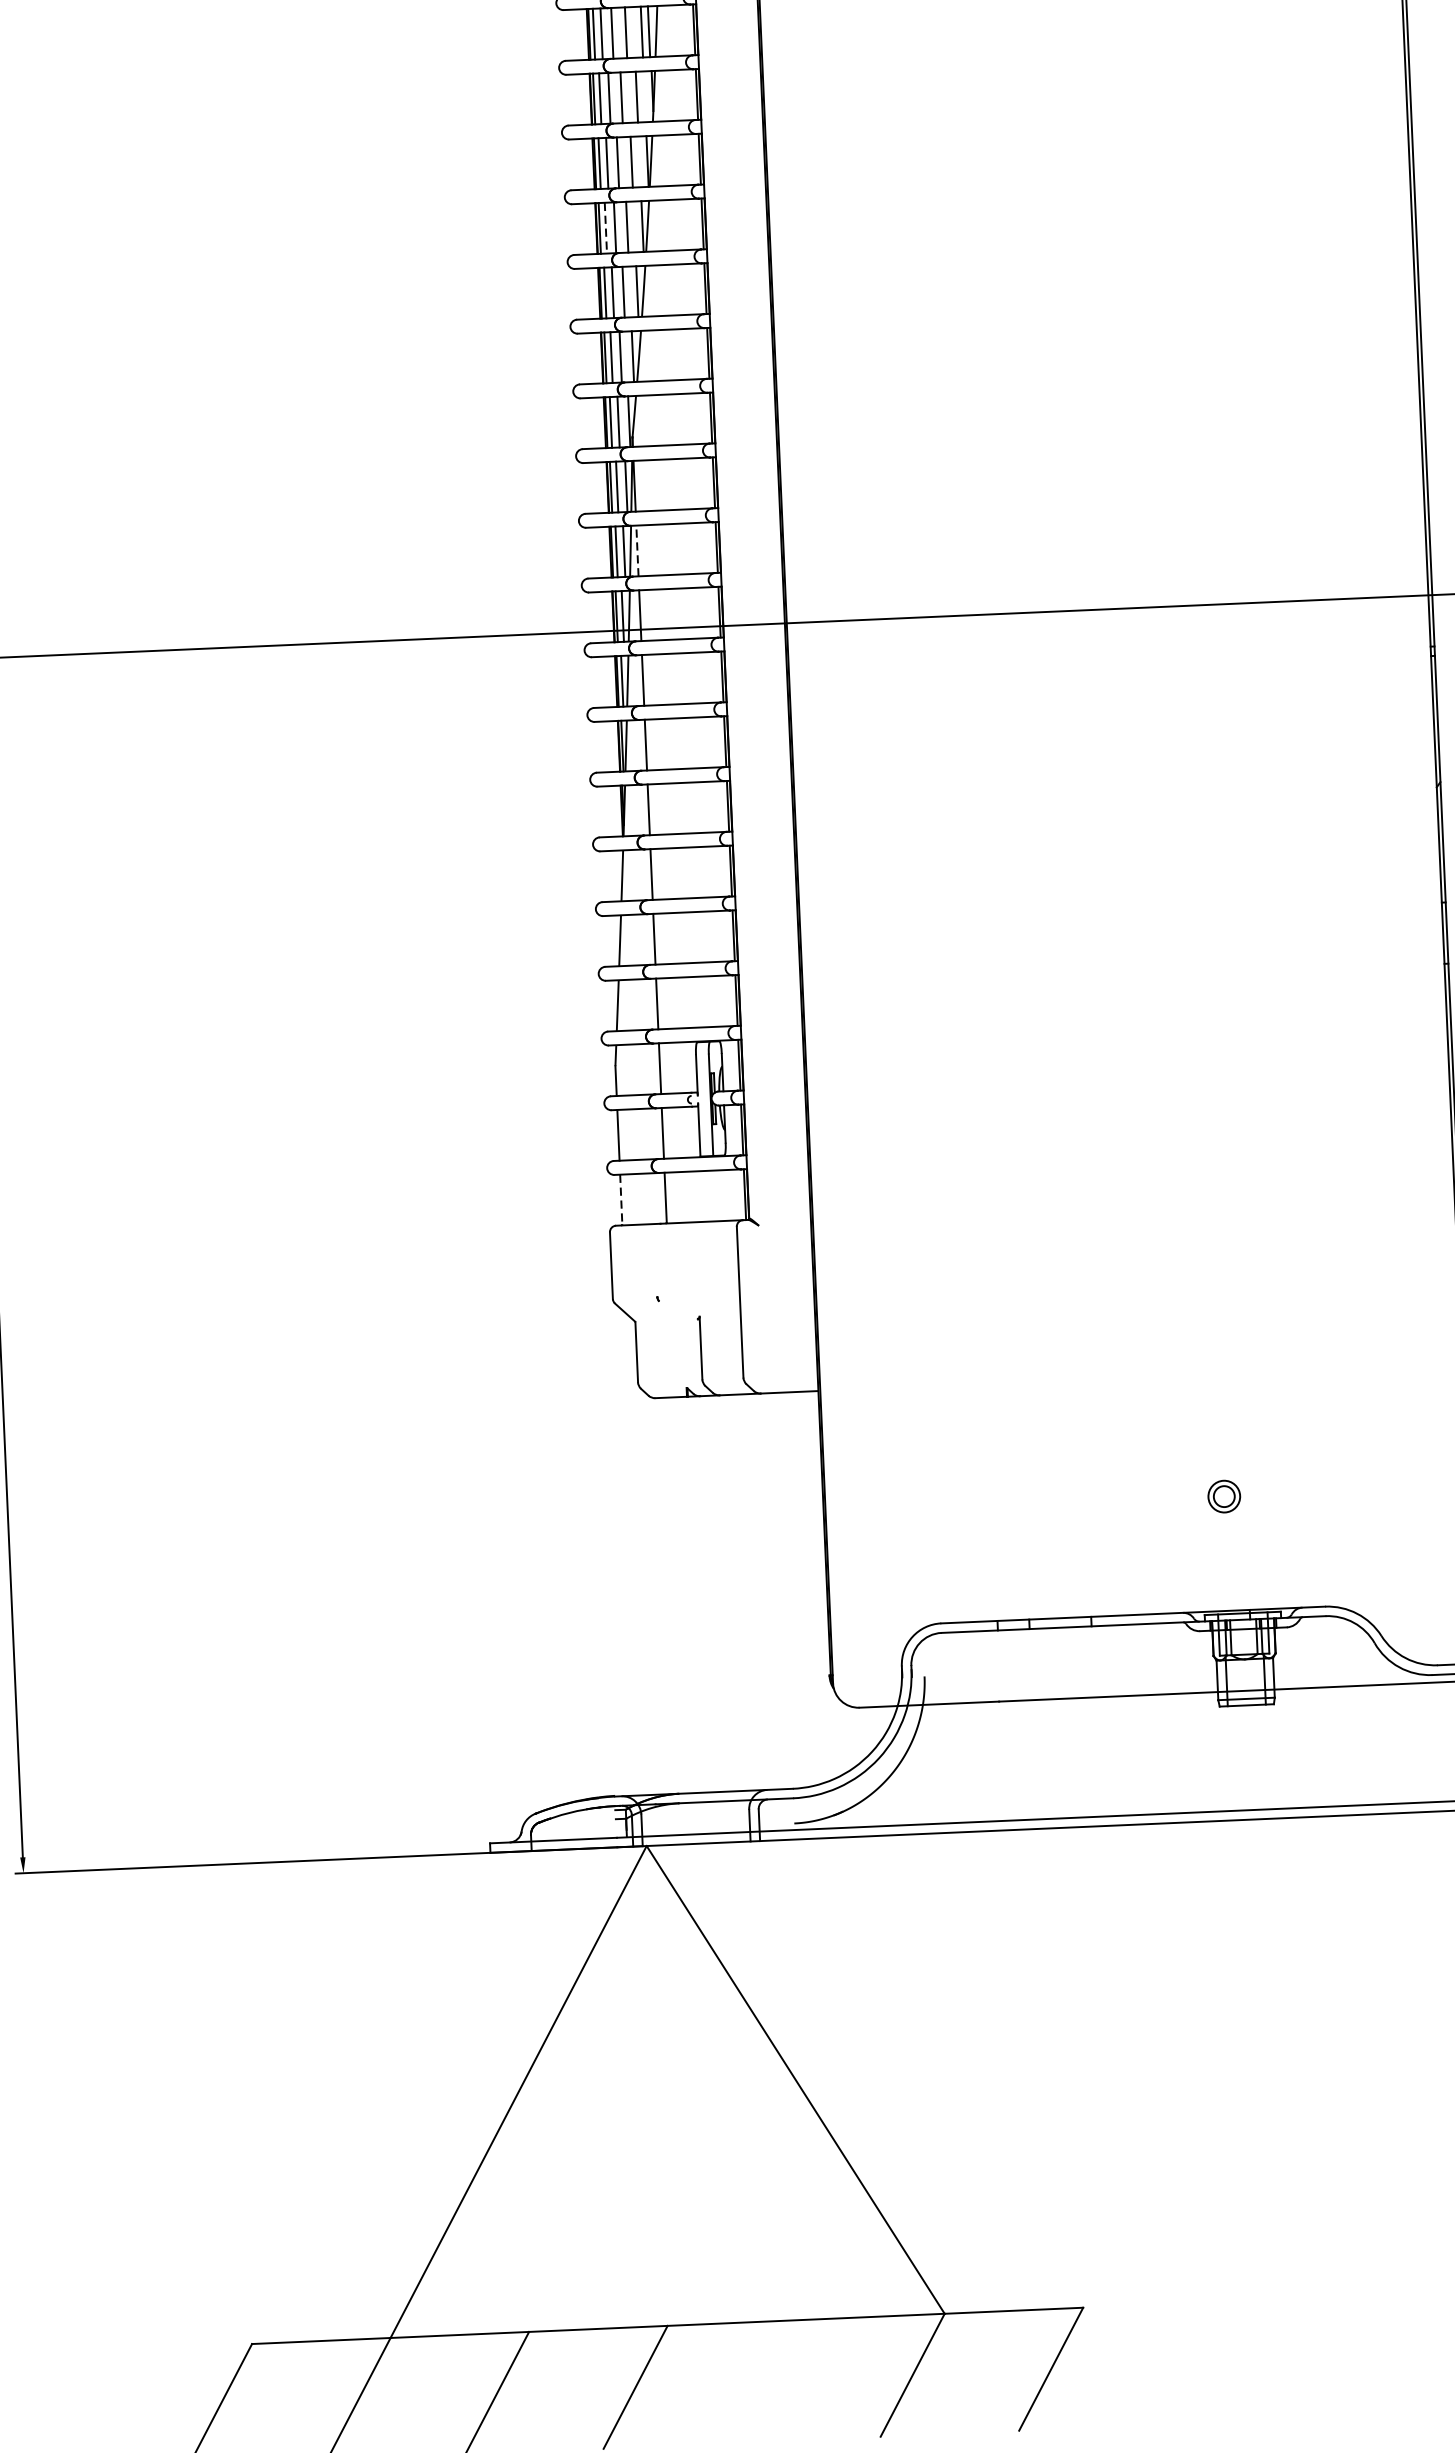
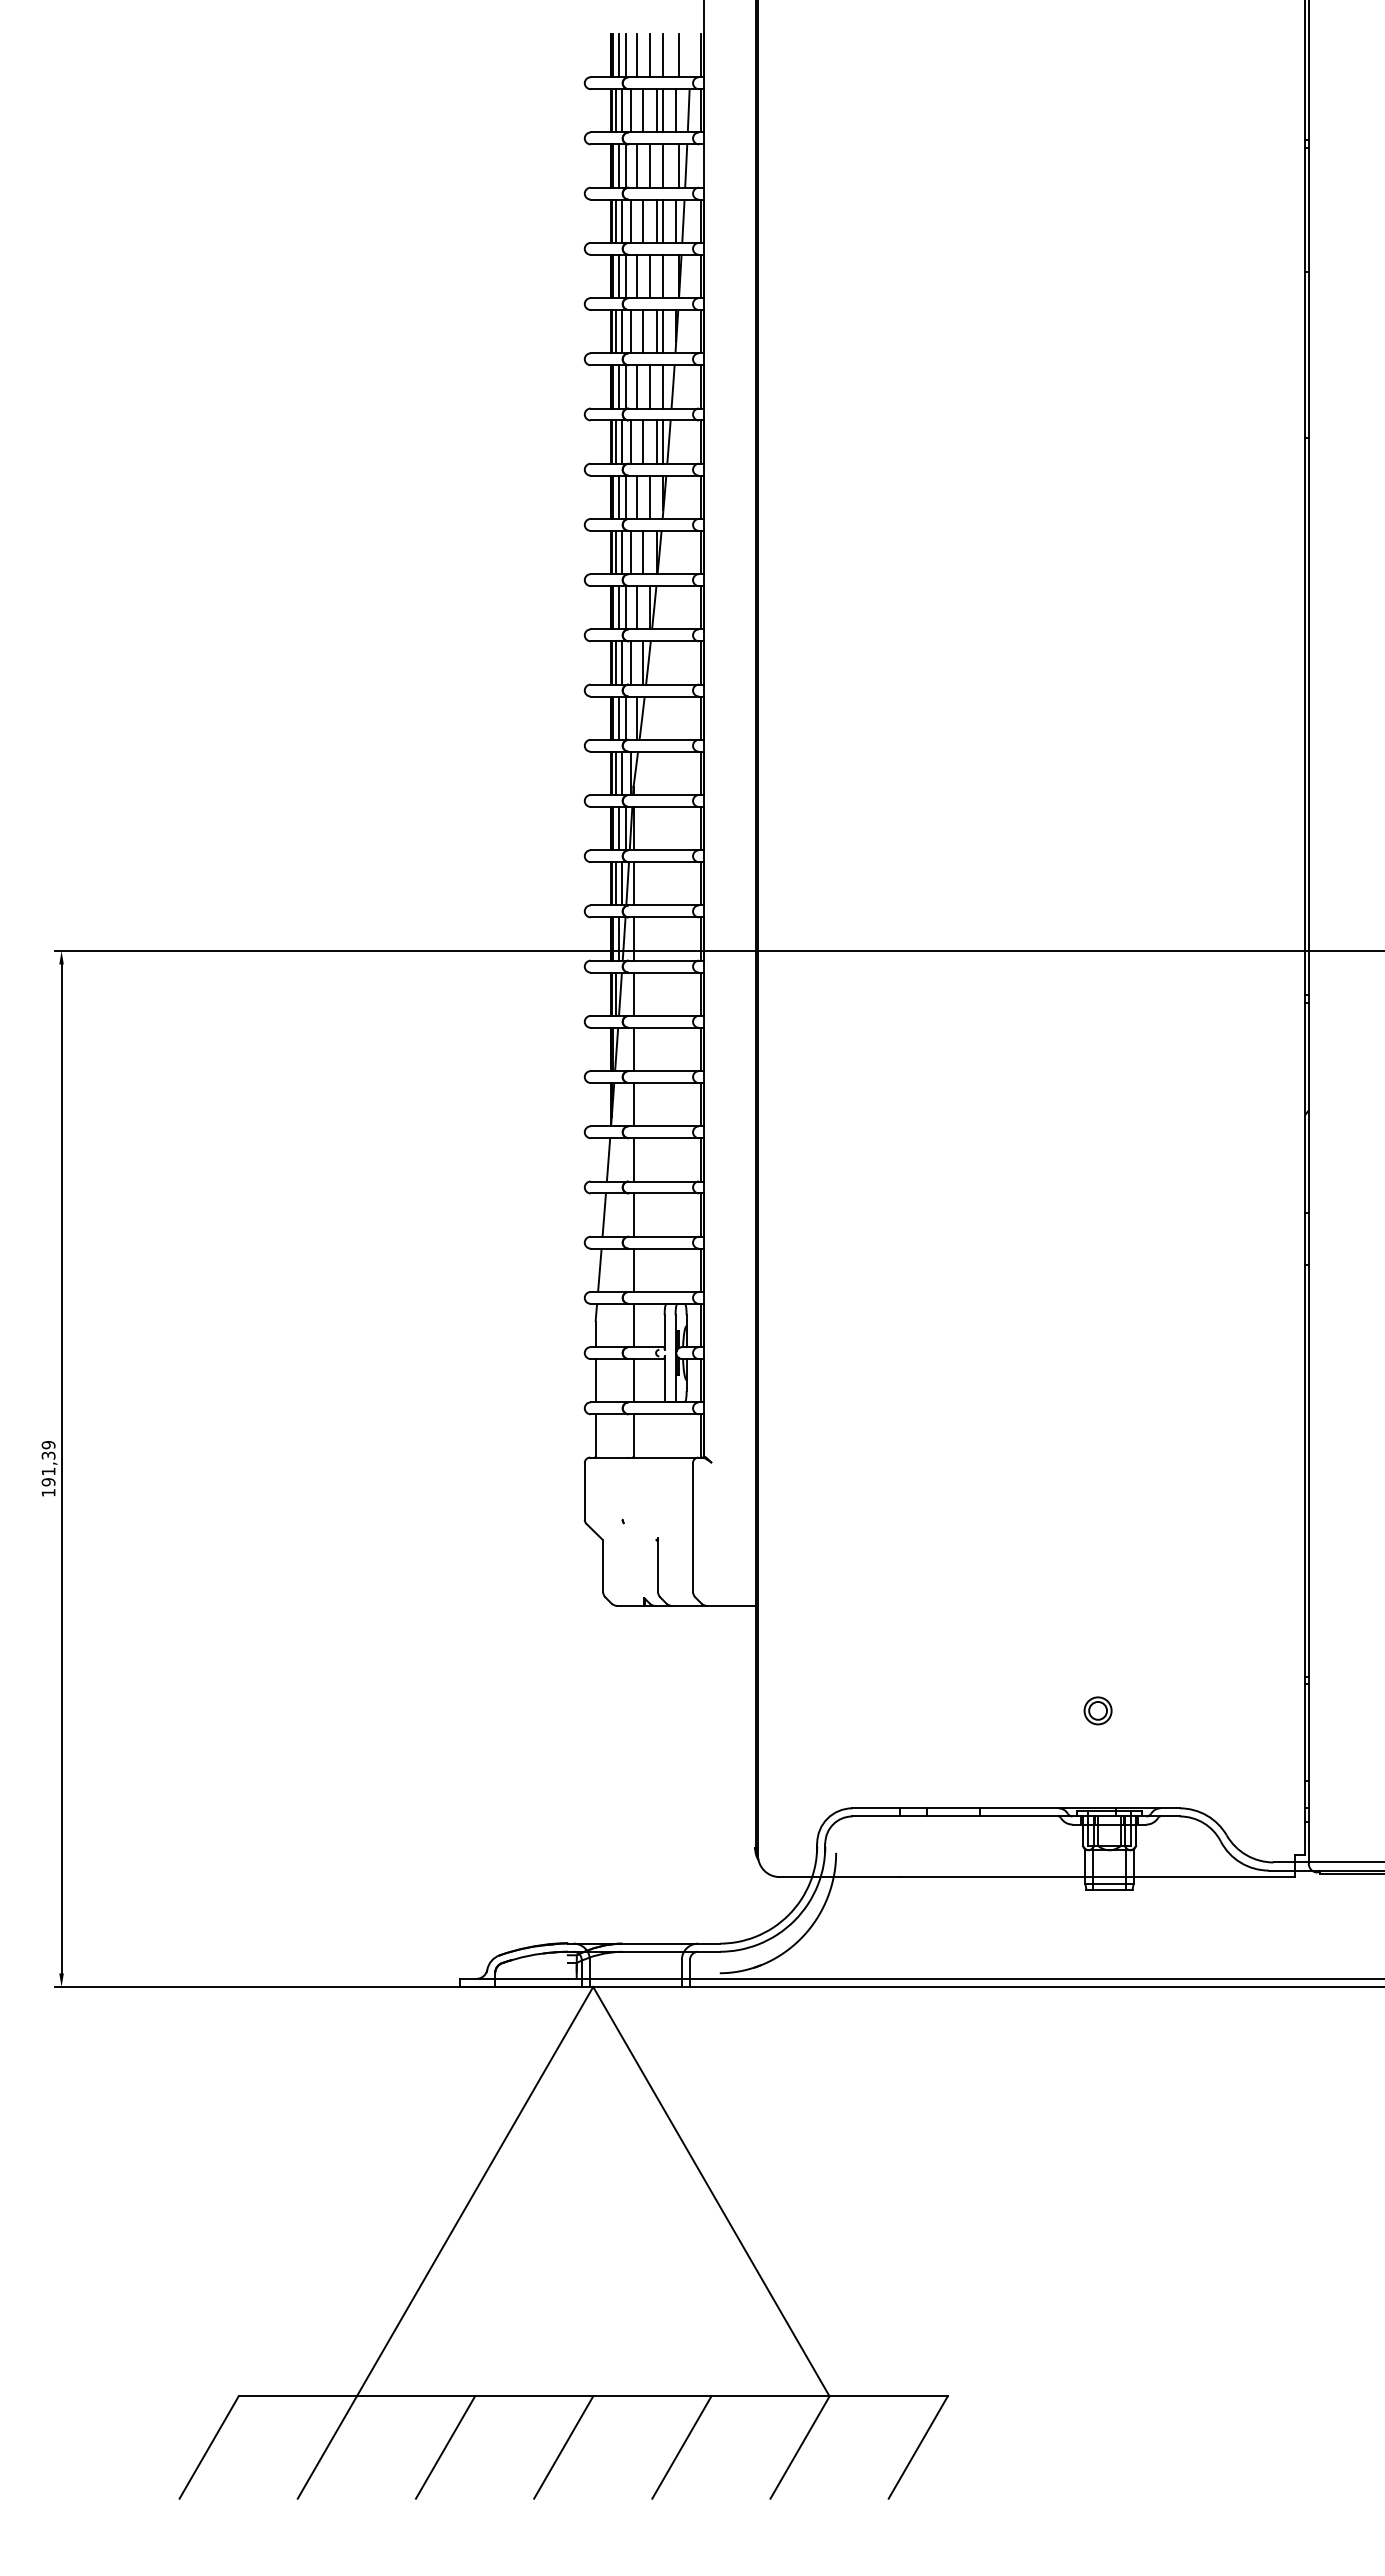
line: (605, 227) -> (618, 607), dashed -> solid
line: (637, 550) -> (633, 883), dashed -> solid
line: (621, 1199) -> (595, 1435), dashed -> solid
line: (773, 2381) -> (681, 2447), added

